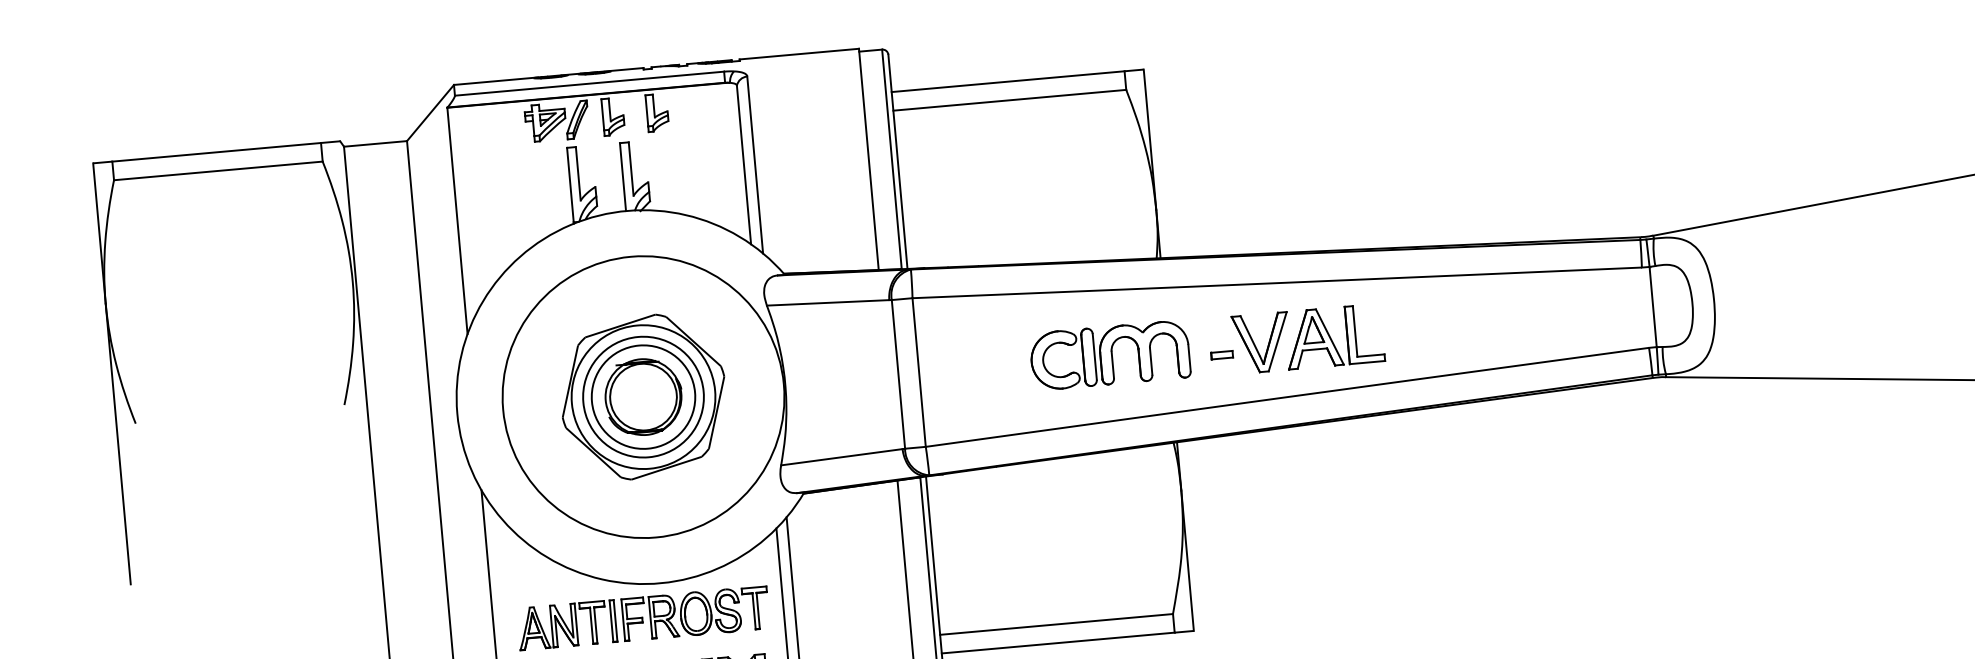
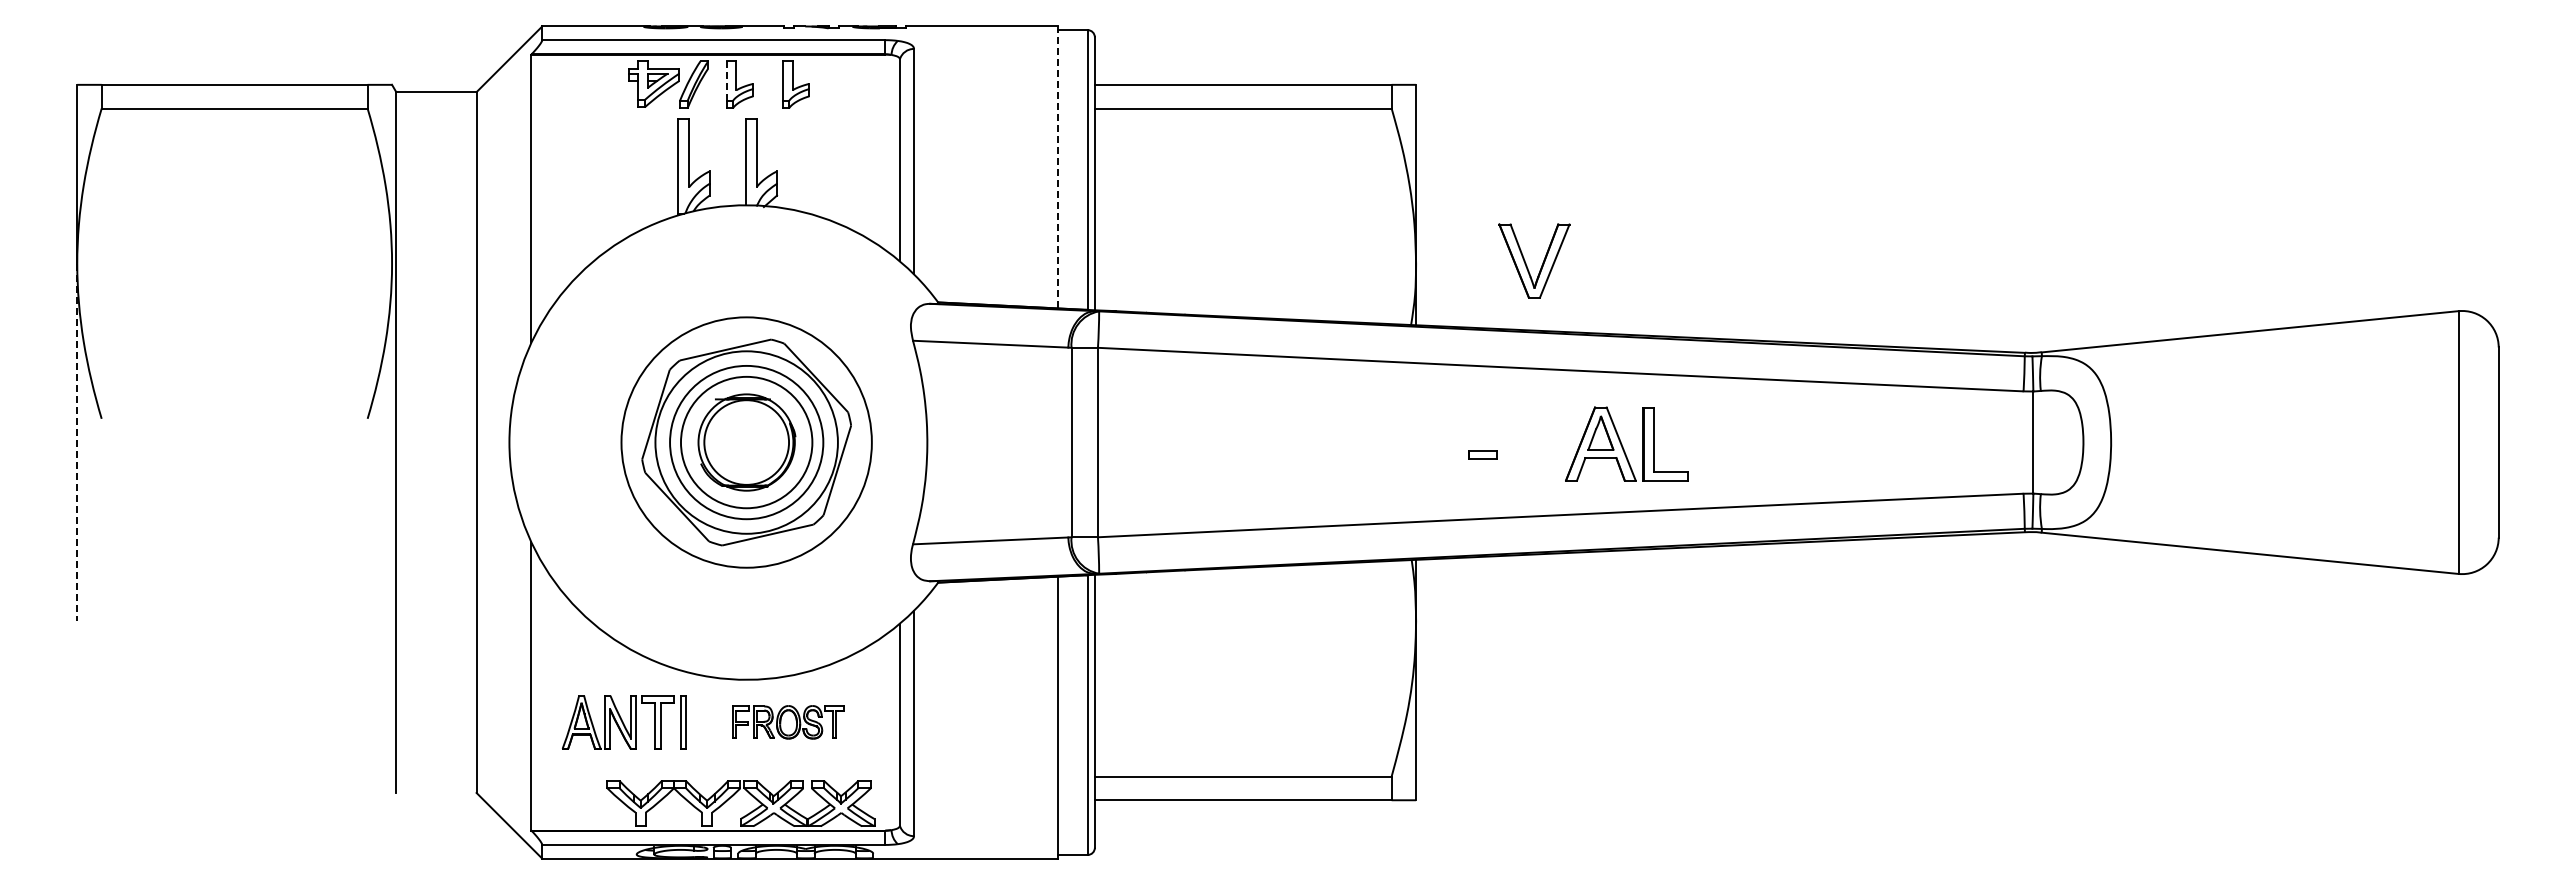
line: (603, 114) -> (727, 80), solid -> dashed
line: (868, 158) -> (1058, 166), solid -> dashed
part: (1268, 343) -> (1542, 262), moved
part: (1110, 355) -> (1341, 442), removed
circle: (643, 397) -> (746, 442), size x0.7
line: (118, 443) -> (77, 442), solid -> dashed
part: (695, 613) -> (788, 722), size x0.6

